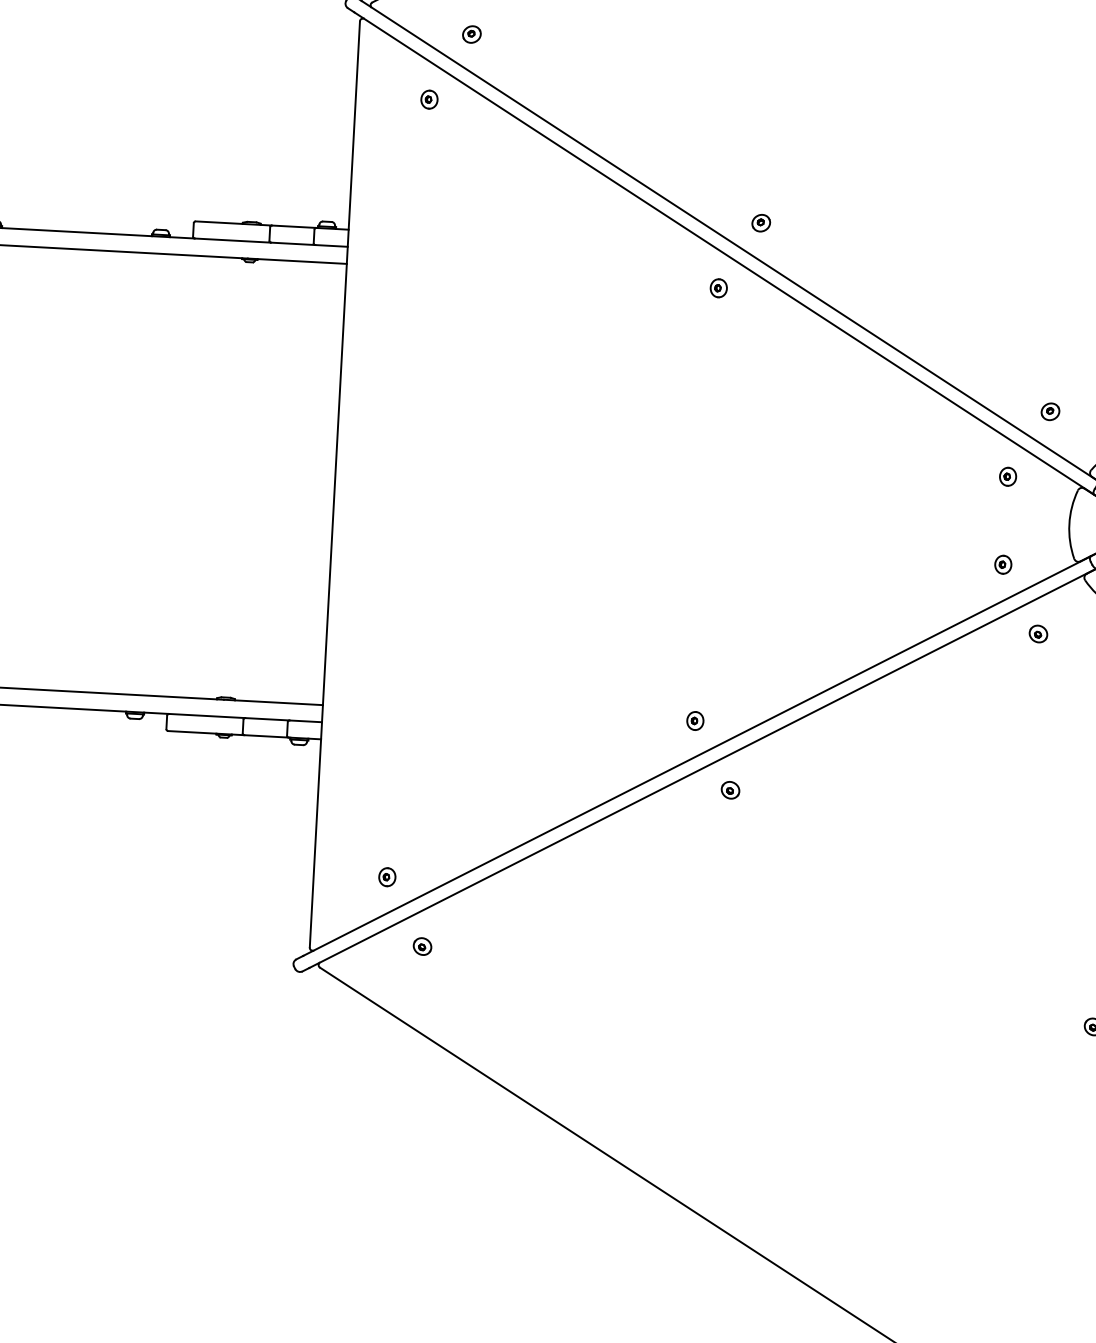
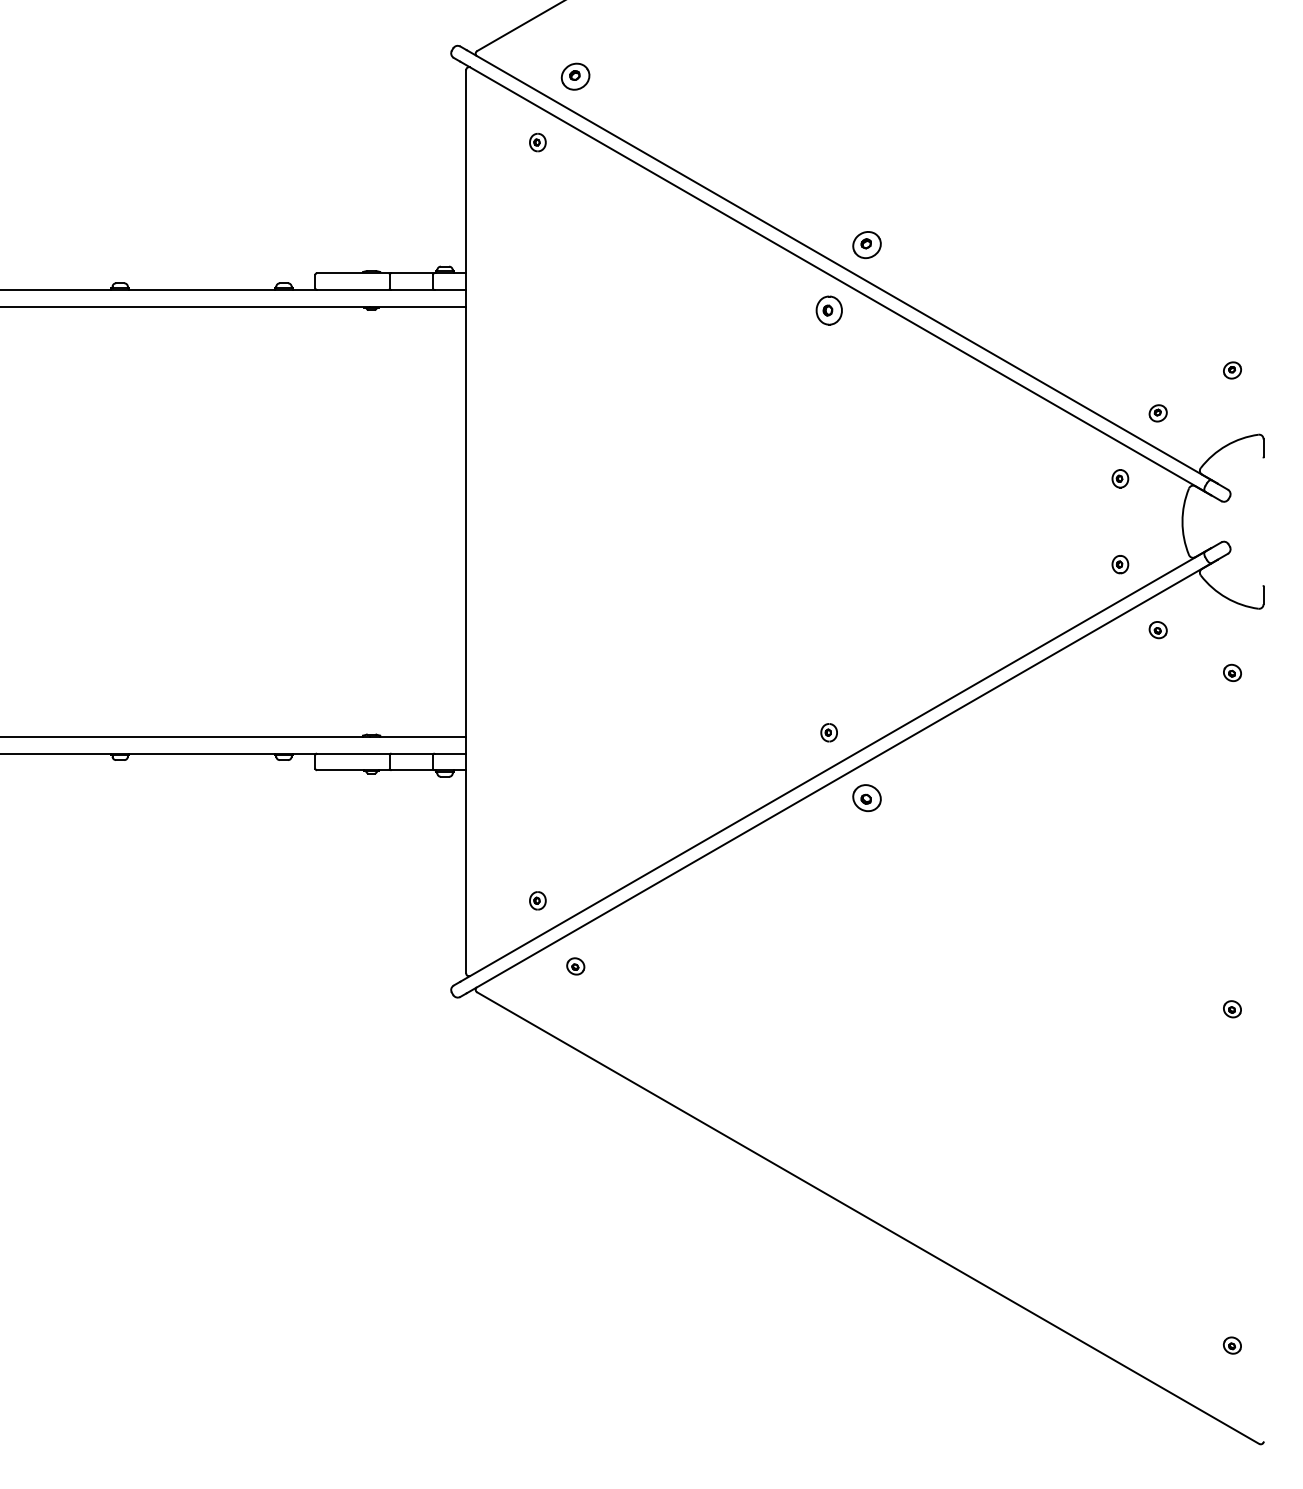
part: (471, 35) -> (575, 77), size x1.6
part: (760, 223) -> (866, 245), size x1.6
part: (718, 288) -> (828, 310), size x1.6
part: (729, 790) -> (866, 798), size x1.6

